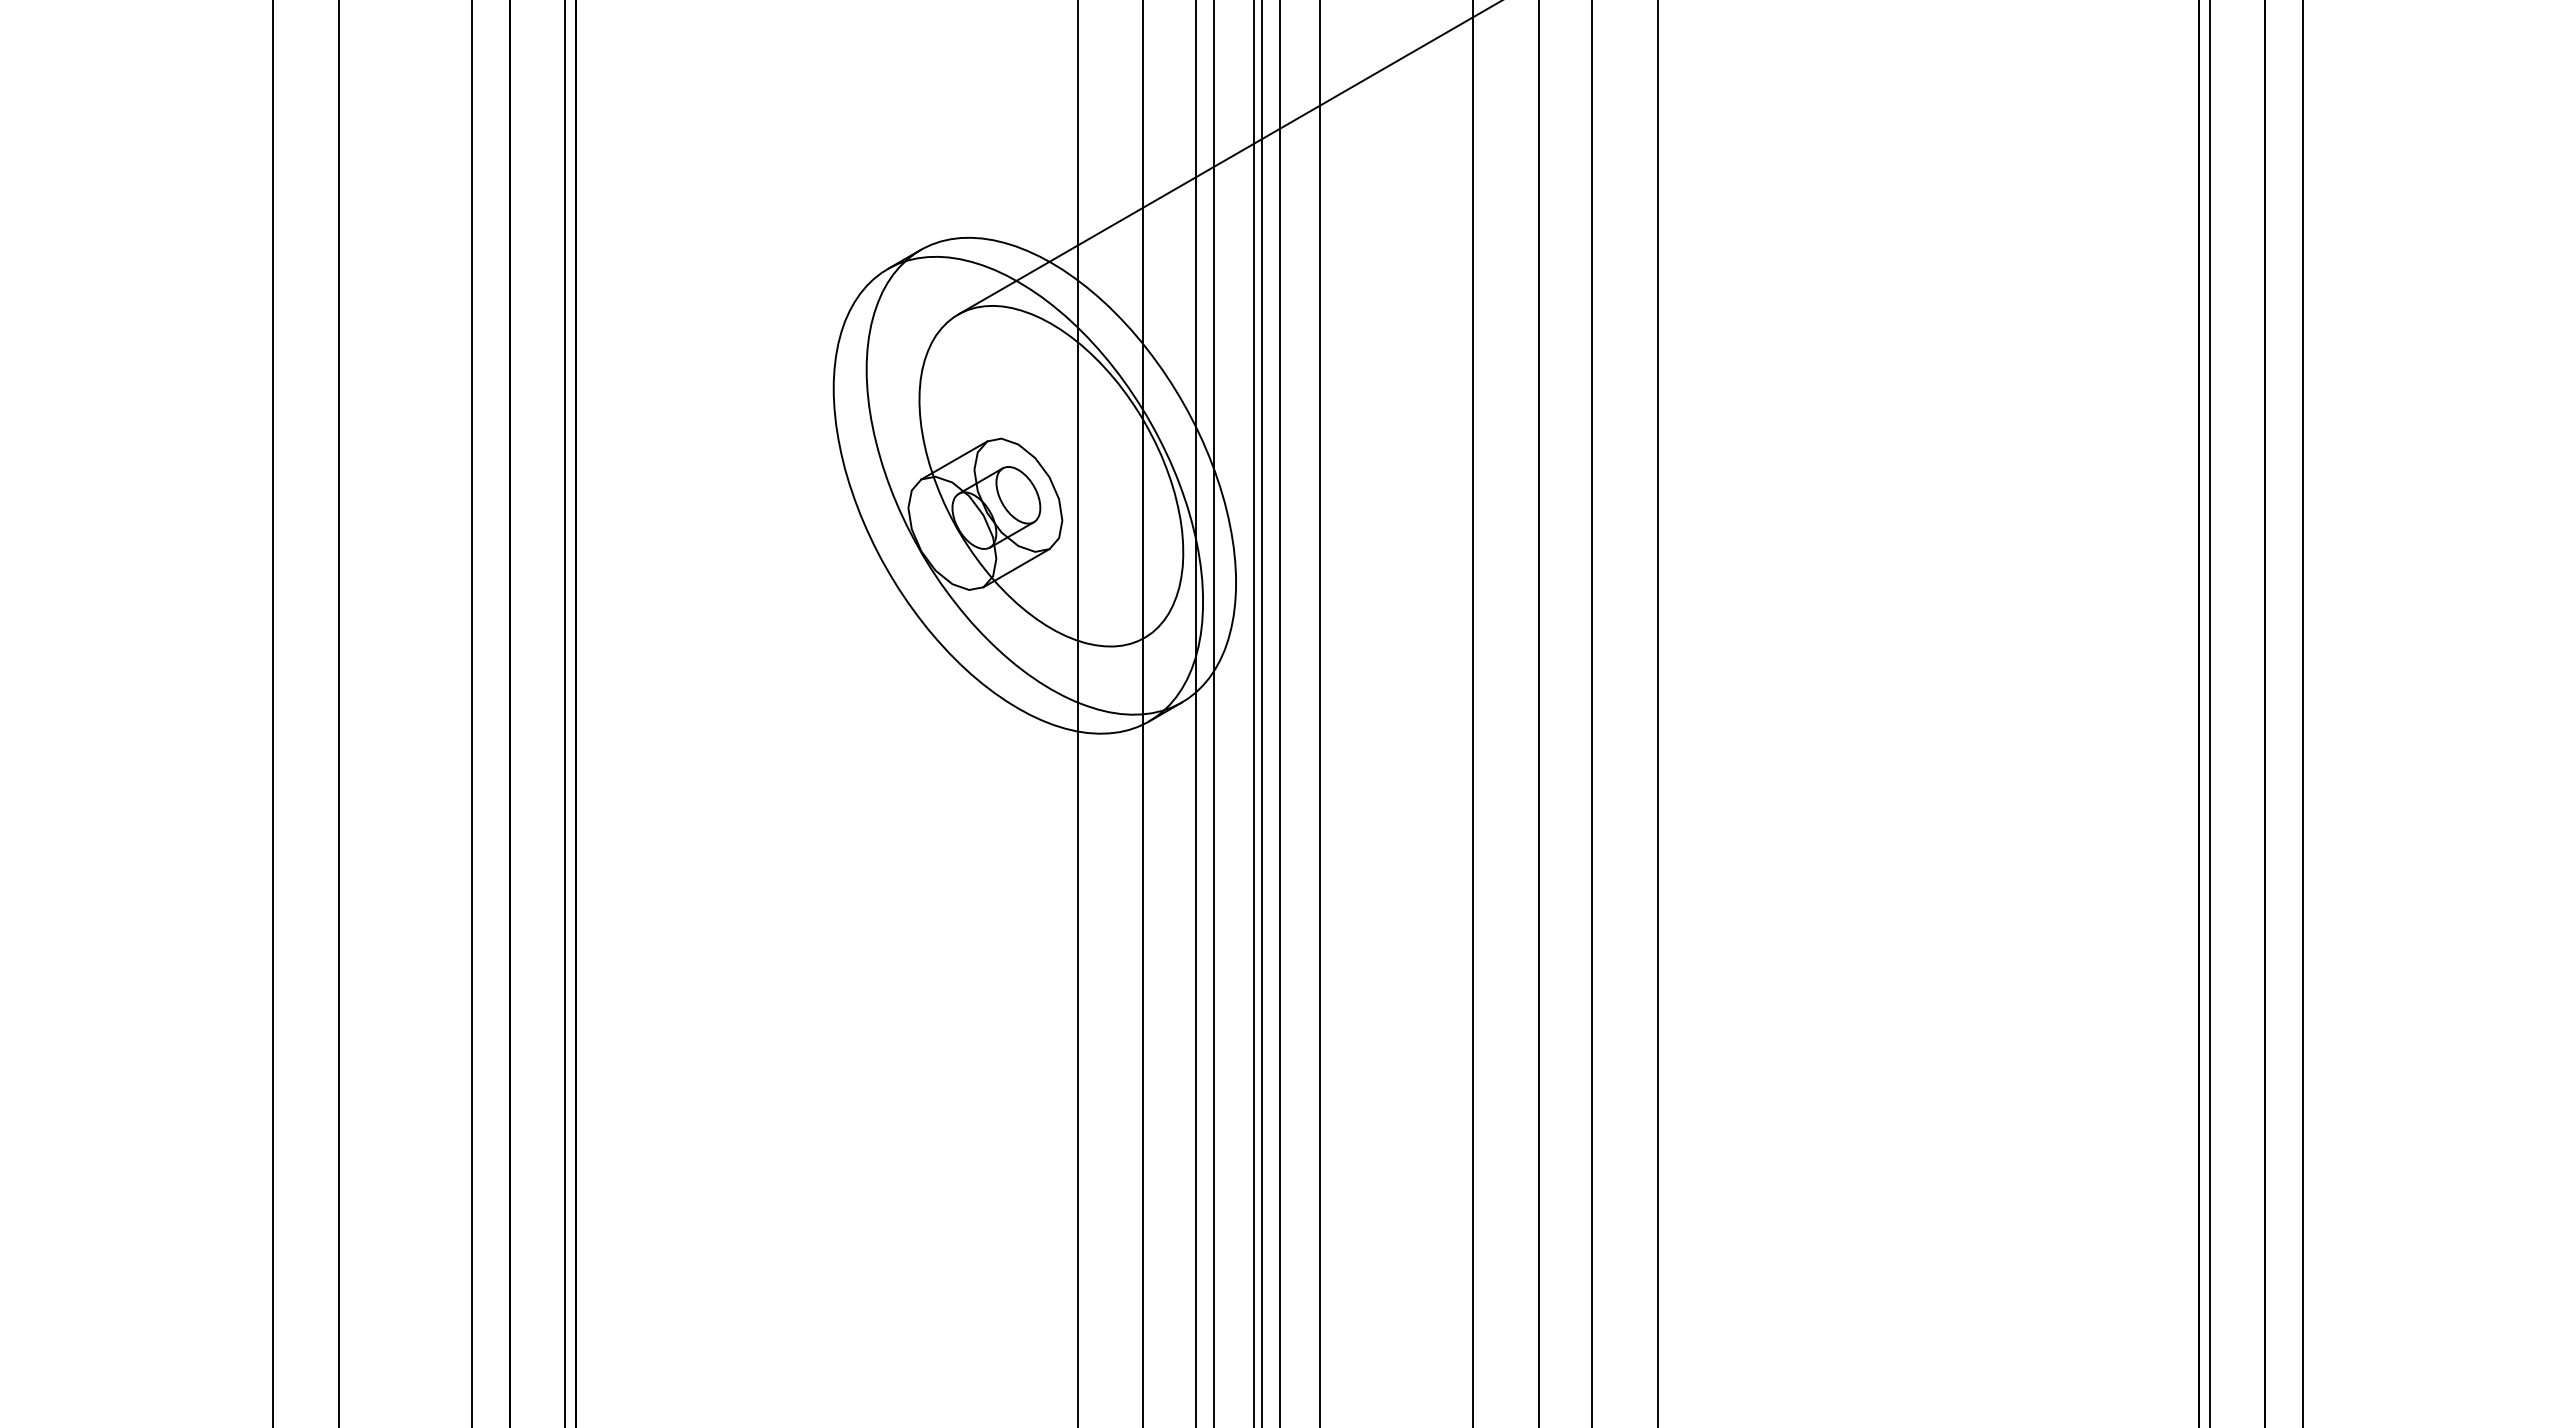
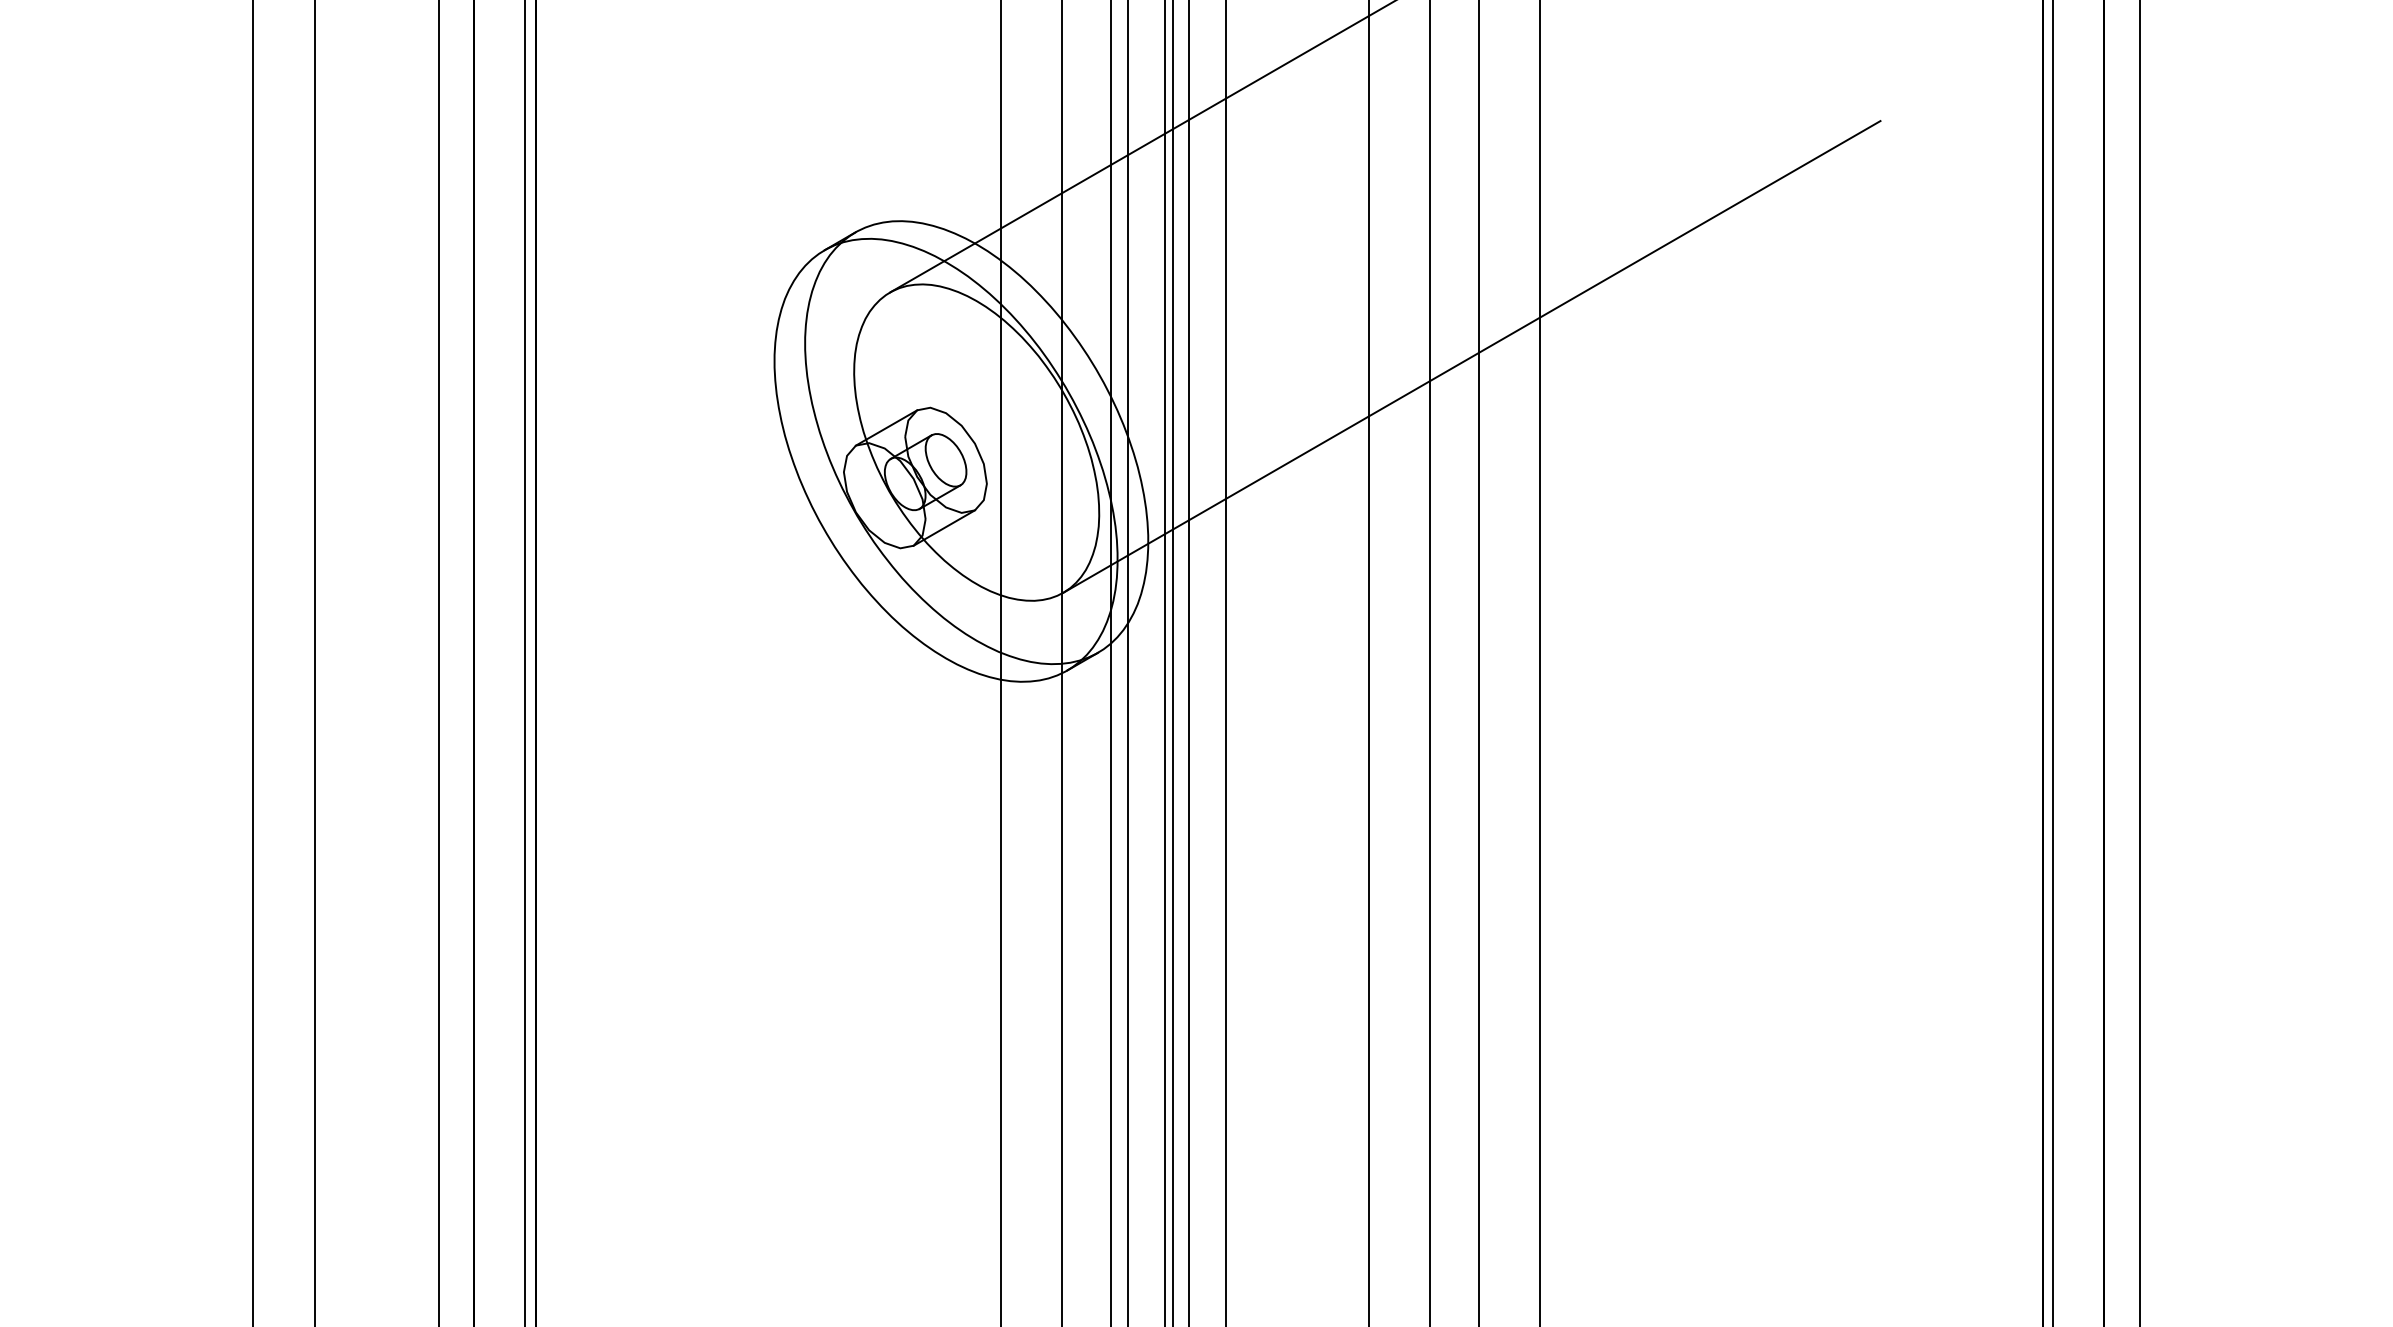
line: (1584, 383) -> (1471, 356), added

